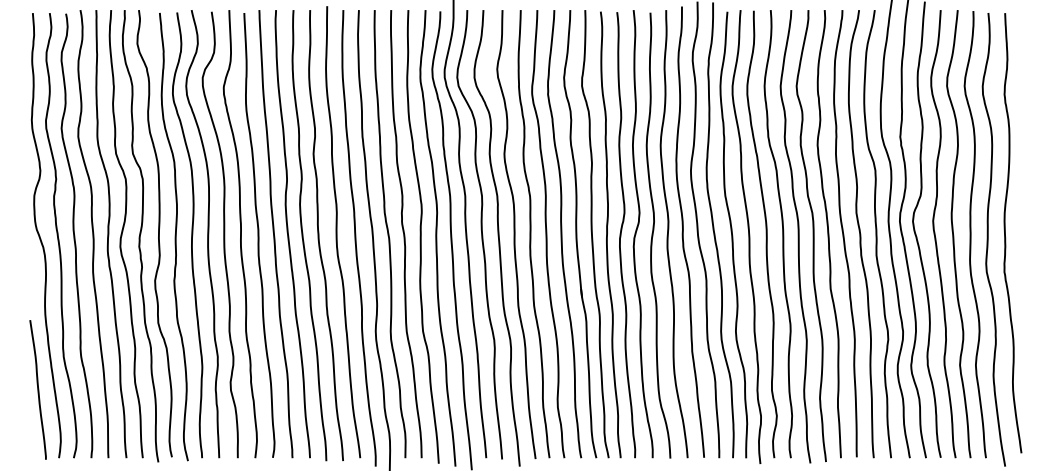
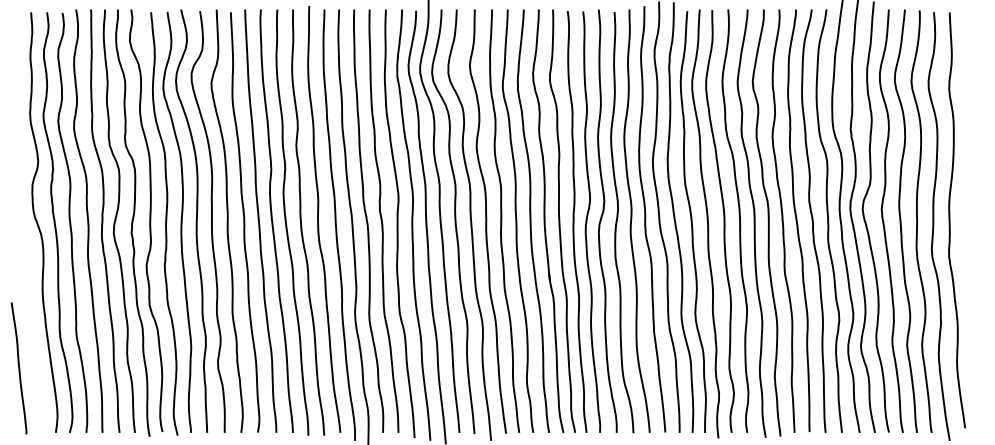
curve: (37, 389) -> (18, 367), moved

